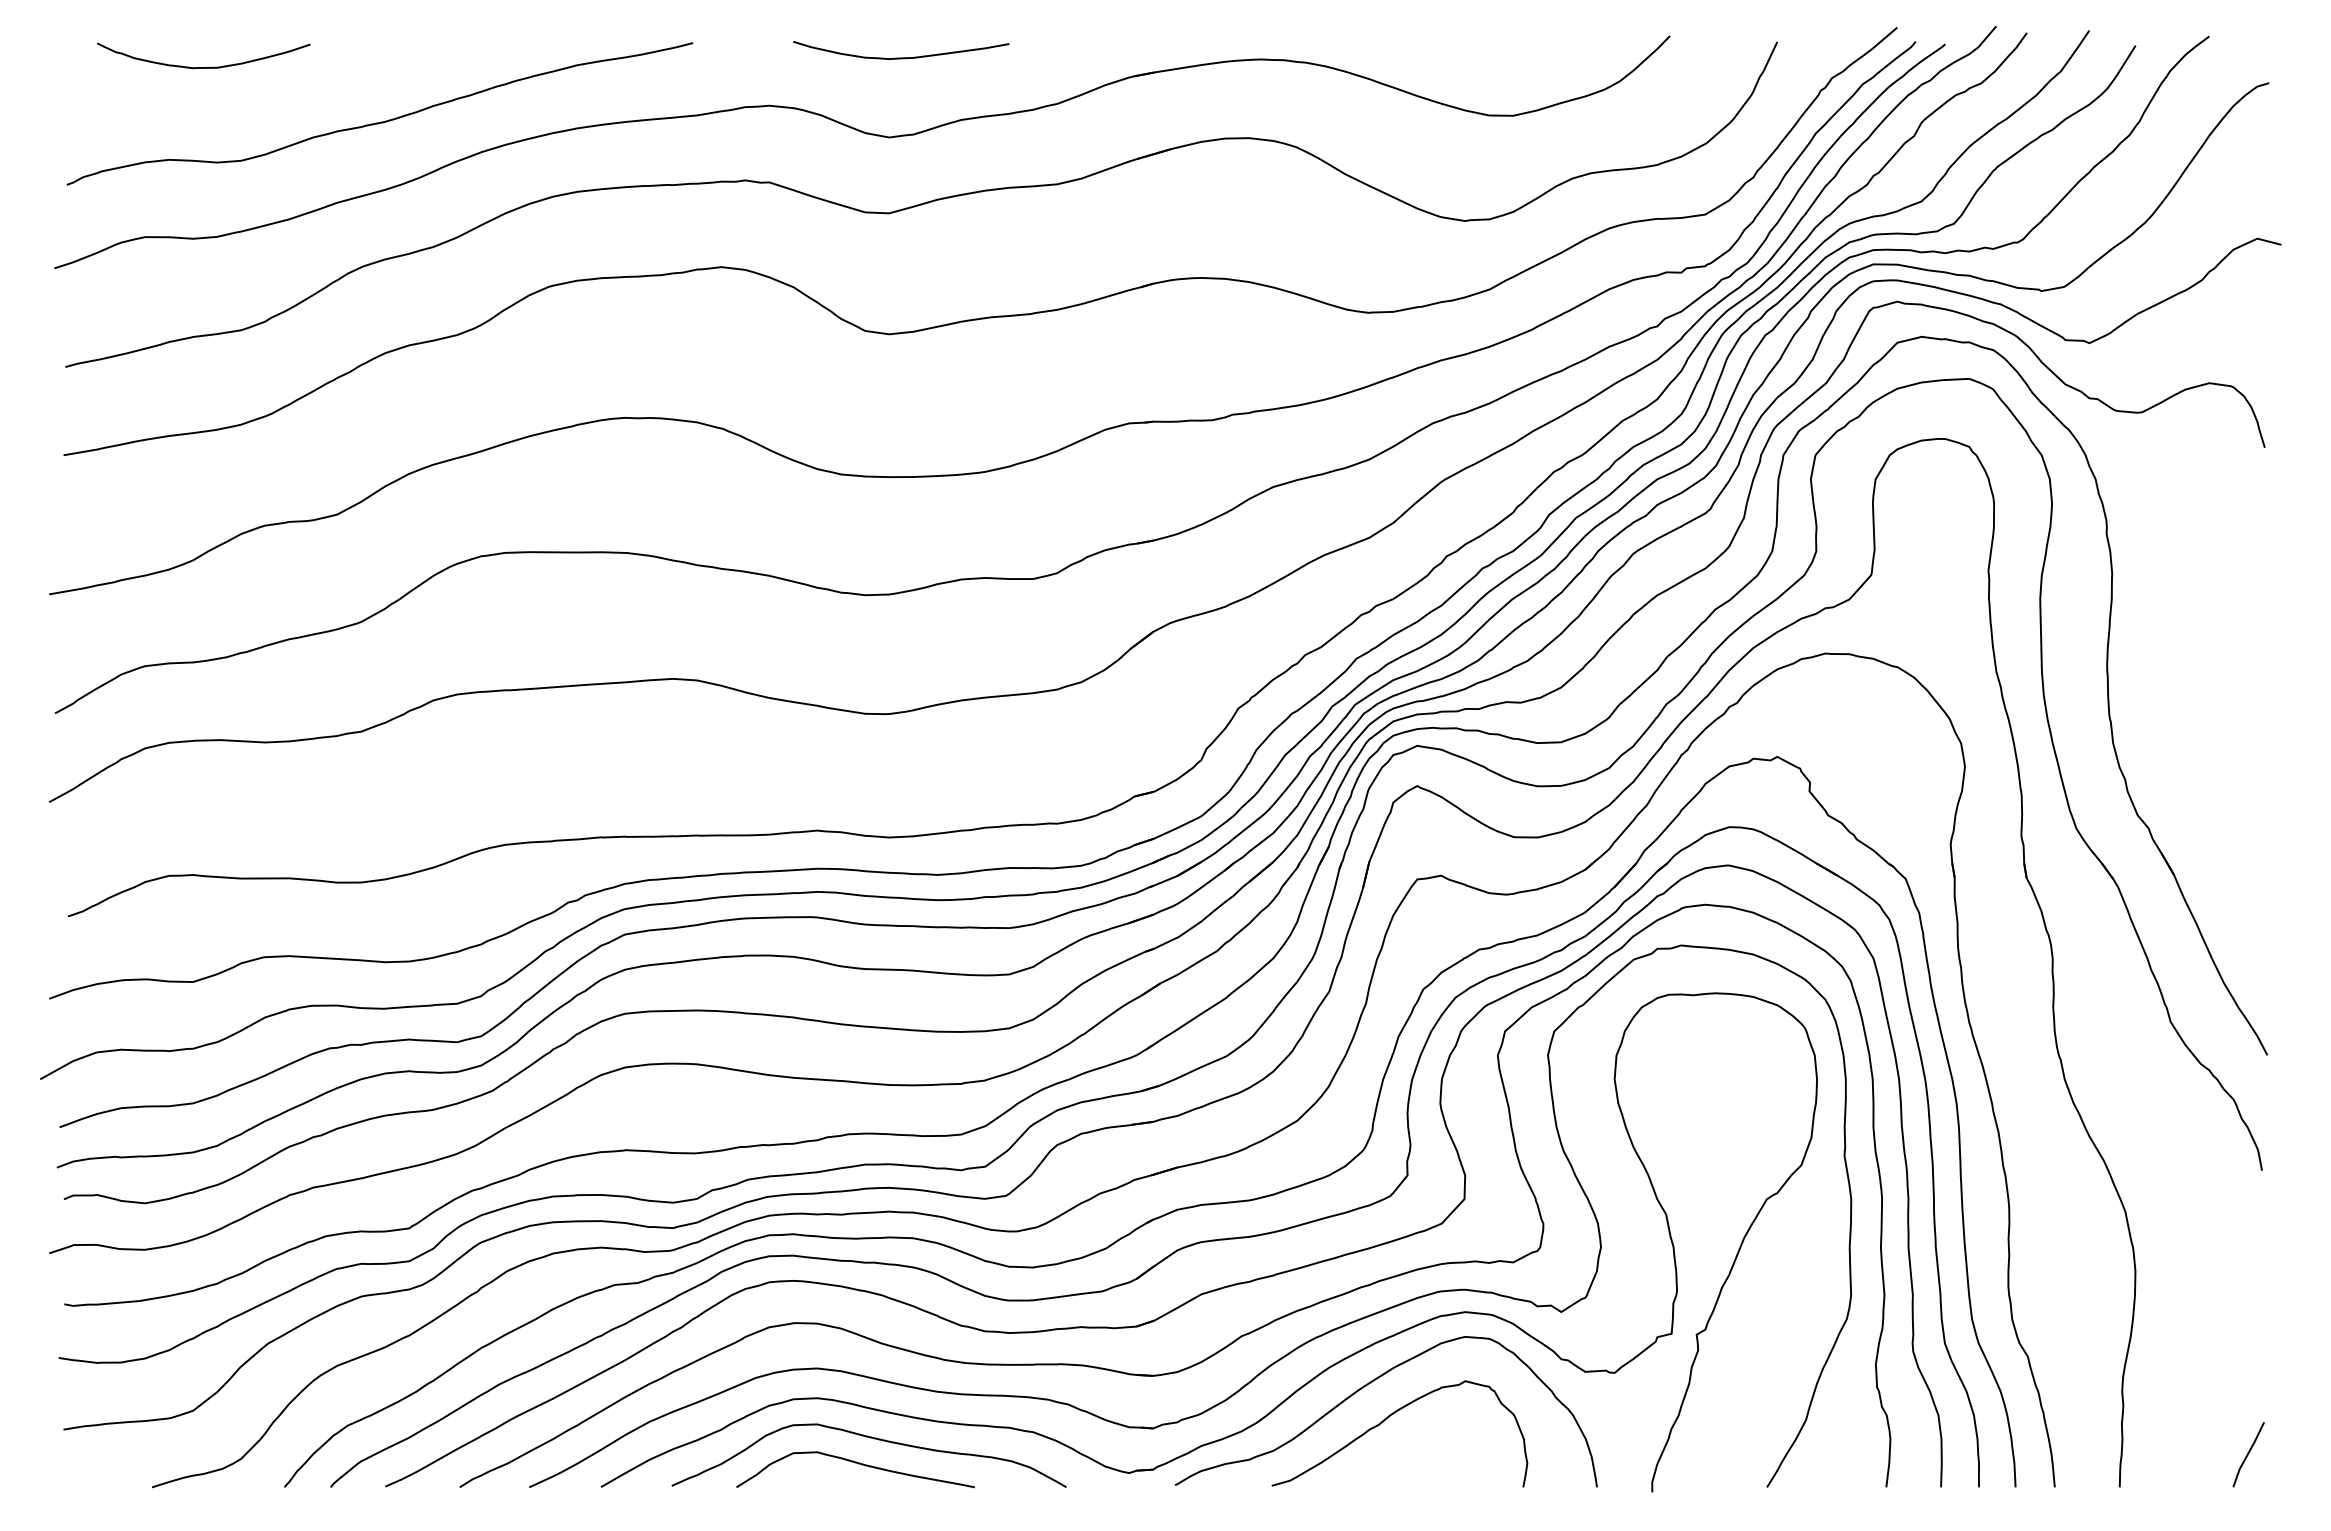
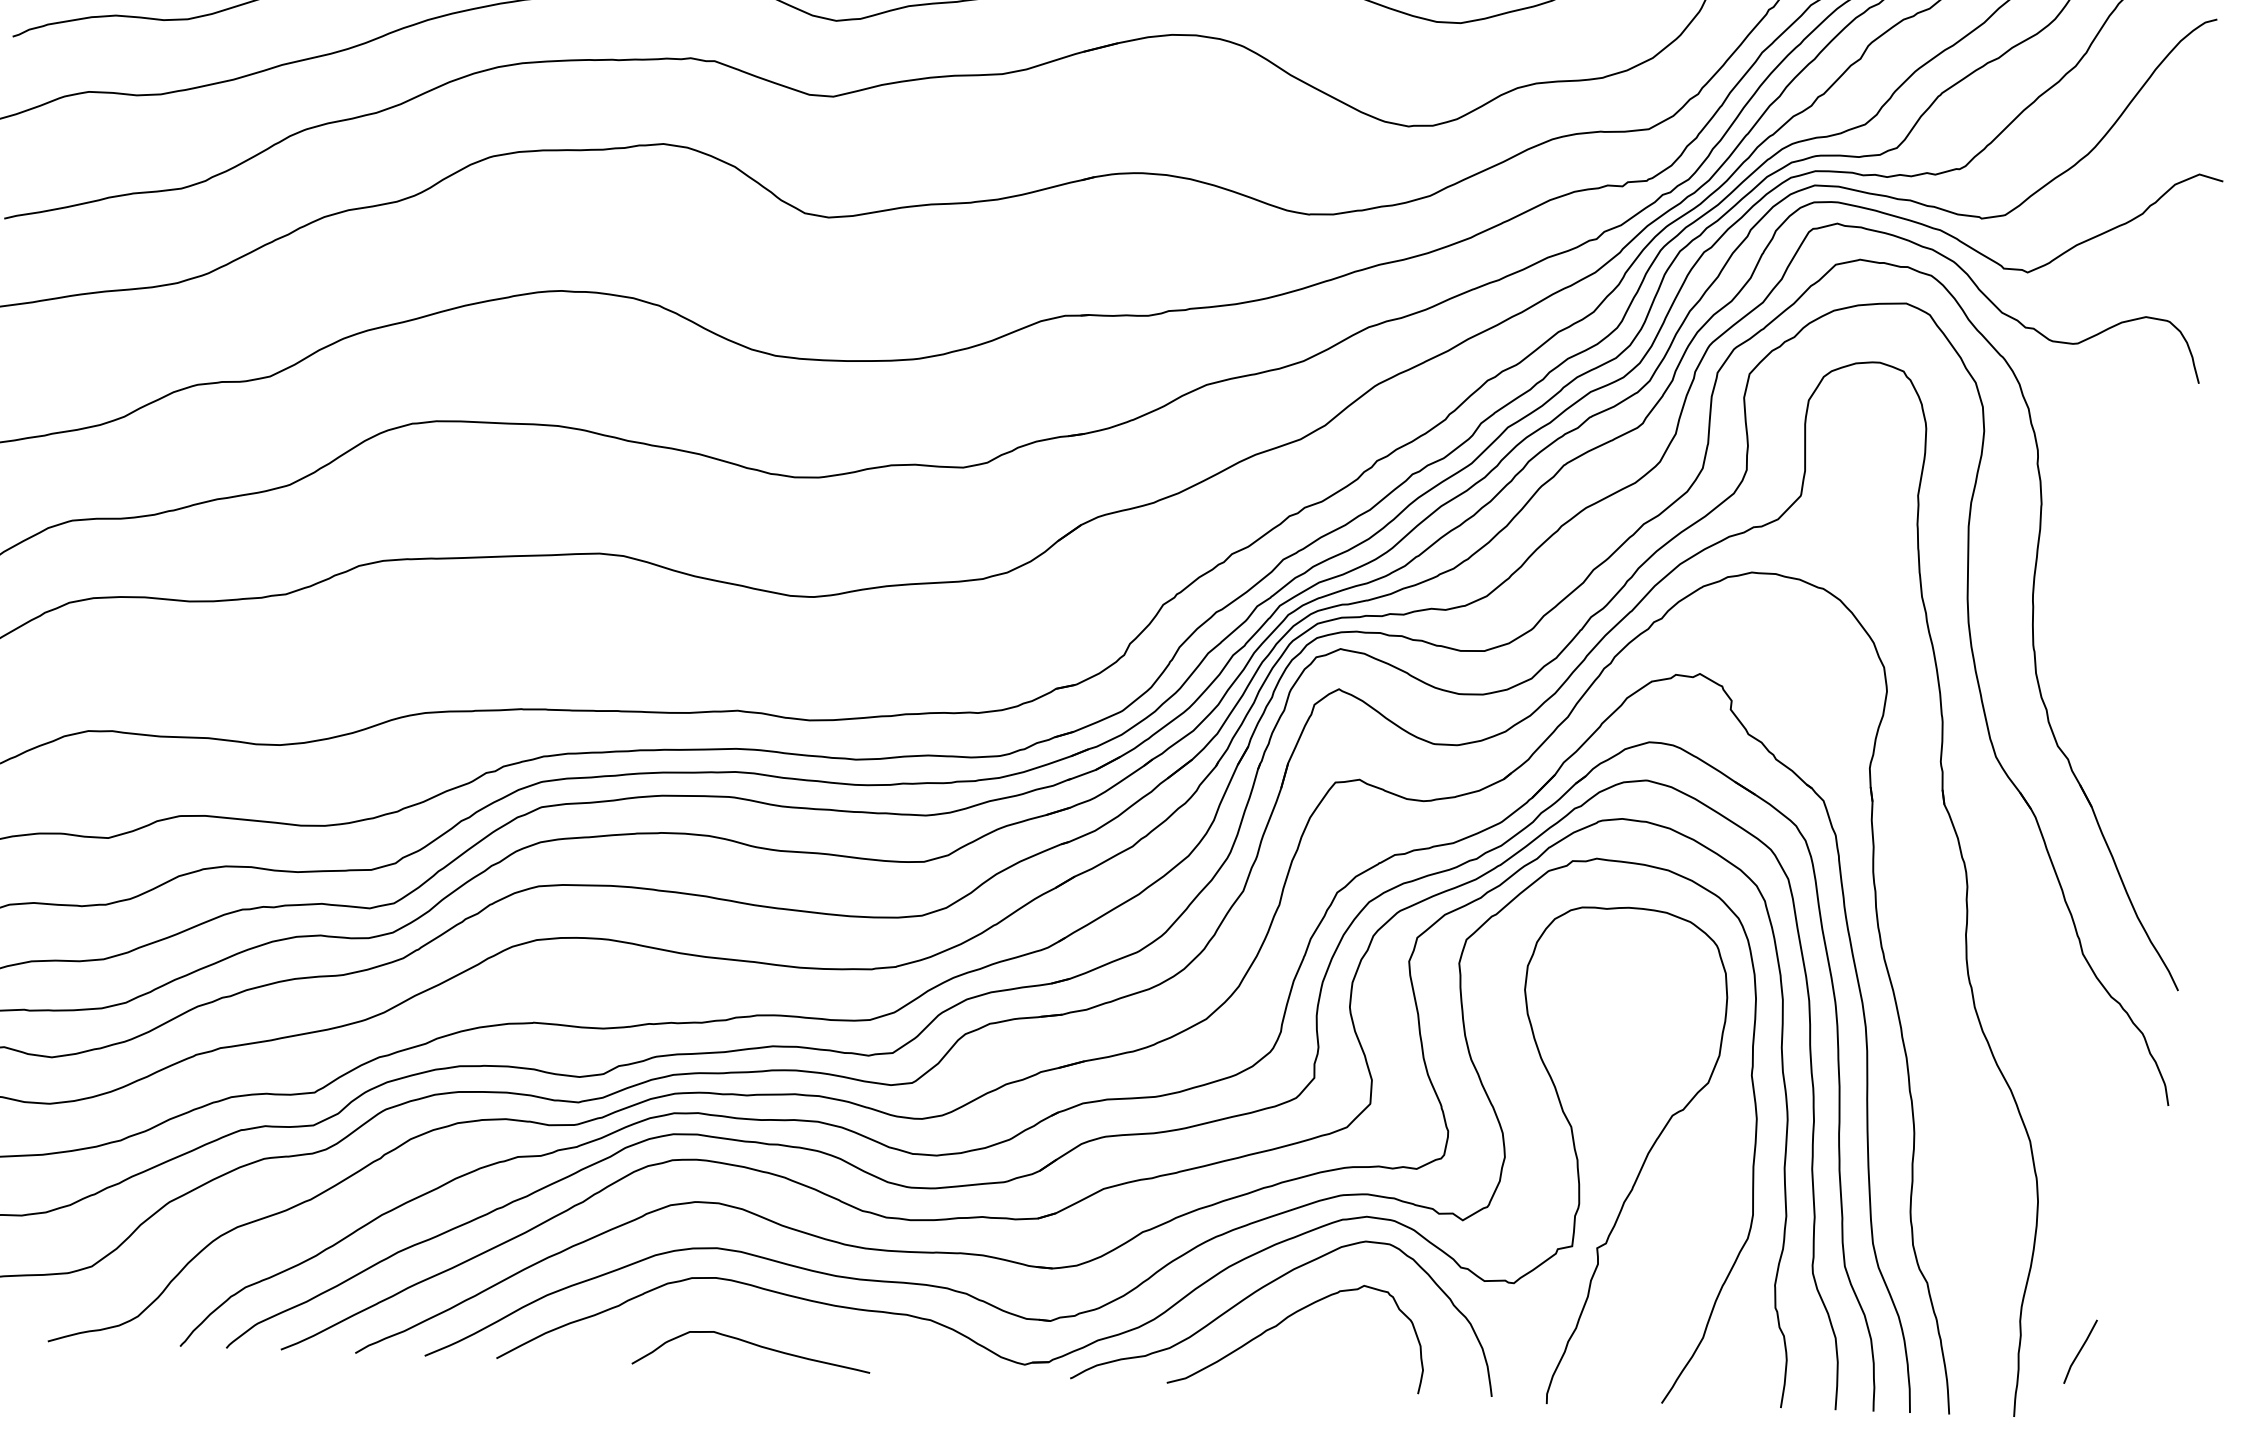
curve: (874, 1439) -> (771, 1321), removed
line: (2248, 1454) -> (2080, 1351), moved

